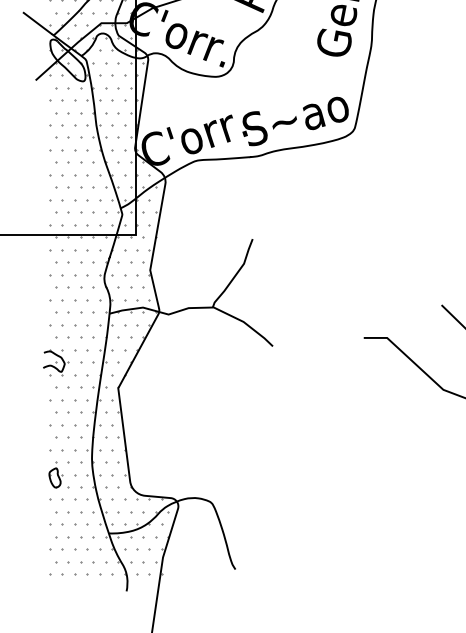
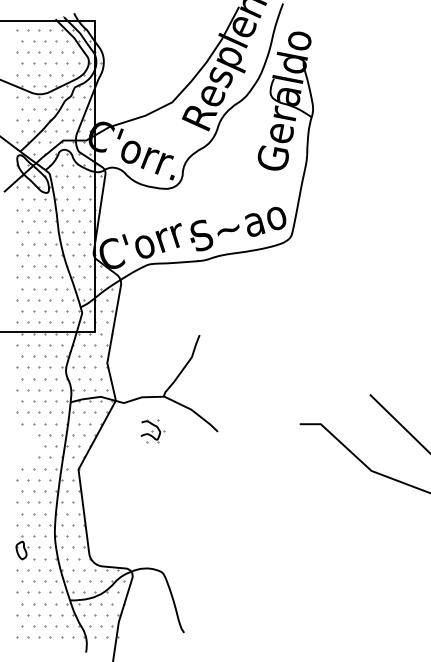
part: (56, 362) -> (152, 431), moved

